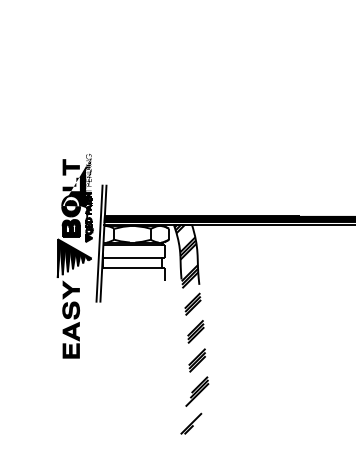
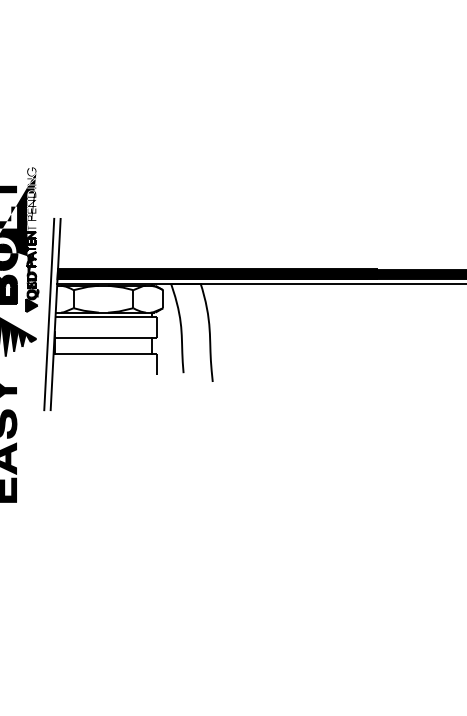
hatch: (191, 329) -> (199, 455), removed

